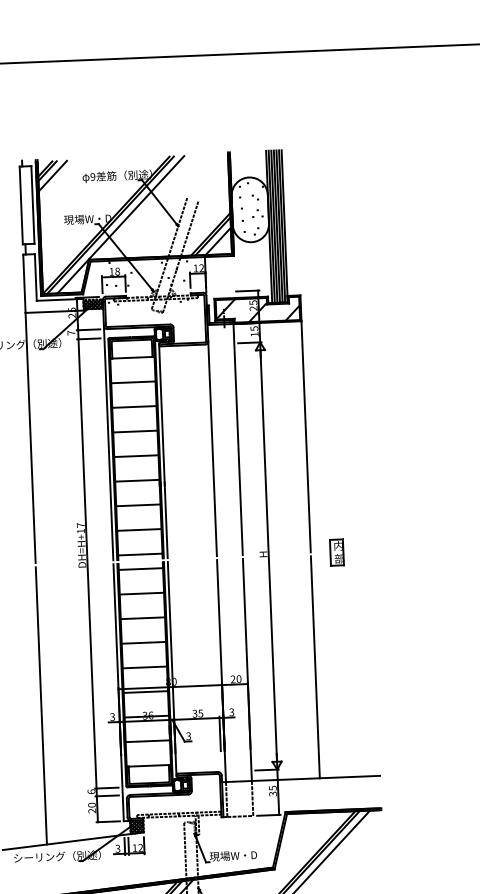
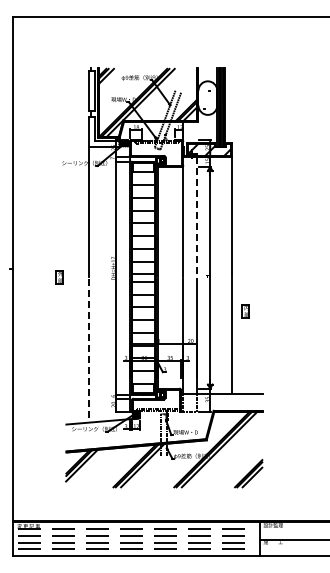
line: (237, 438) -> (196, 216), solid -> dashed
part: (336, 552) -> (245, 311), moved
line: (41, 705) -> (89, 350), solid -> dashed

